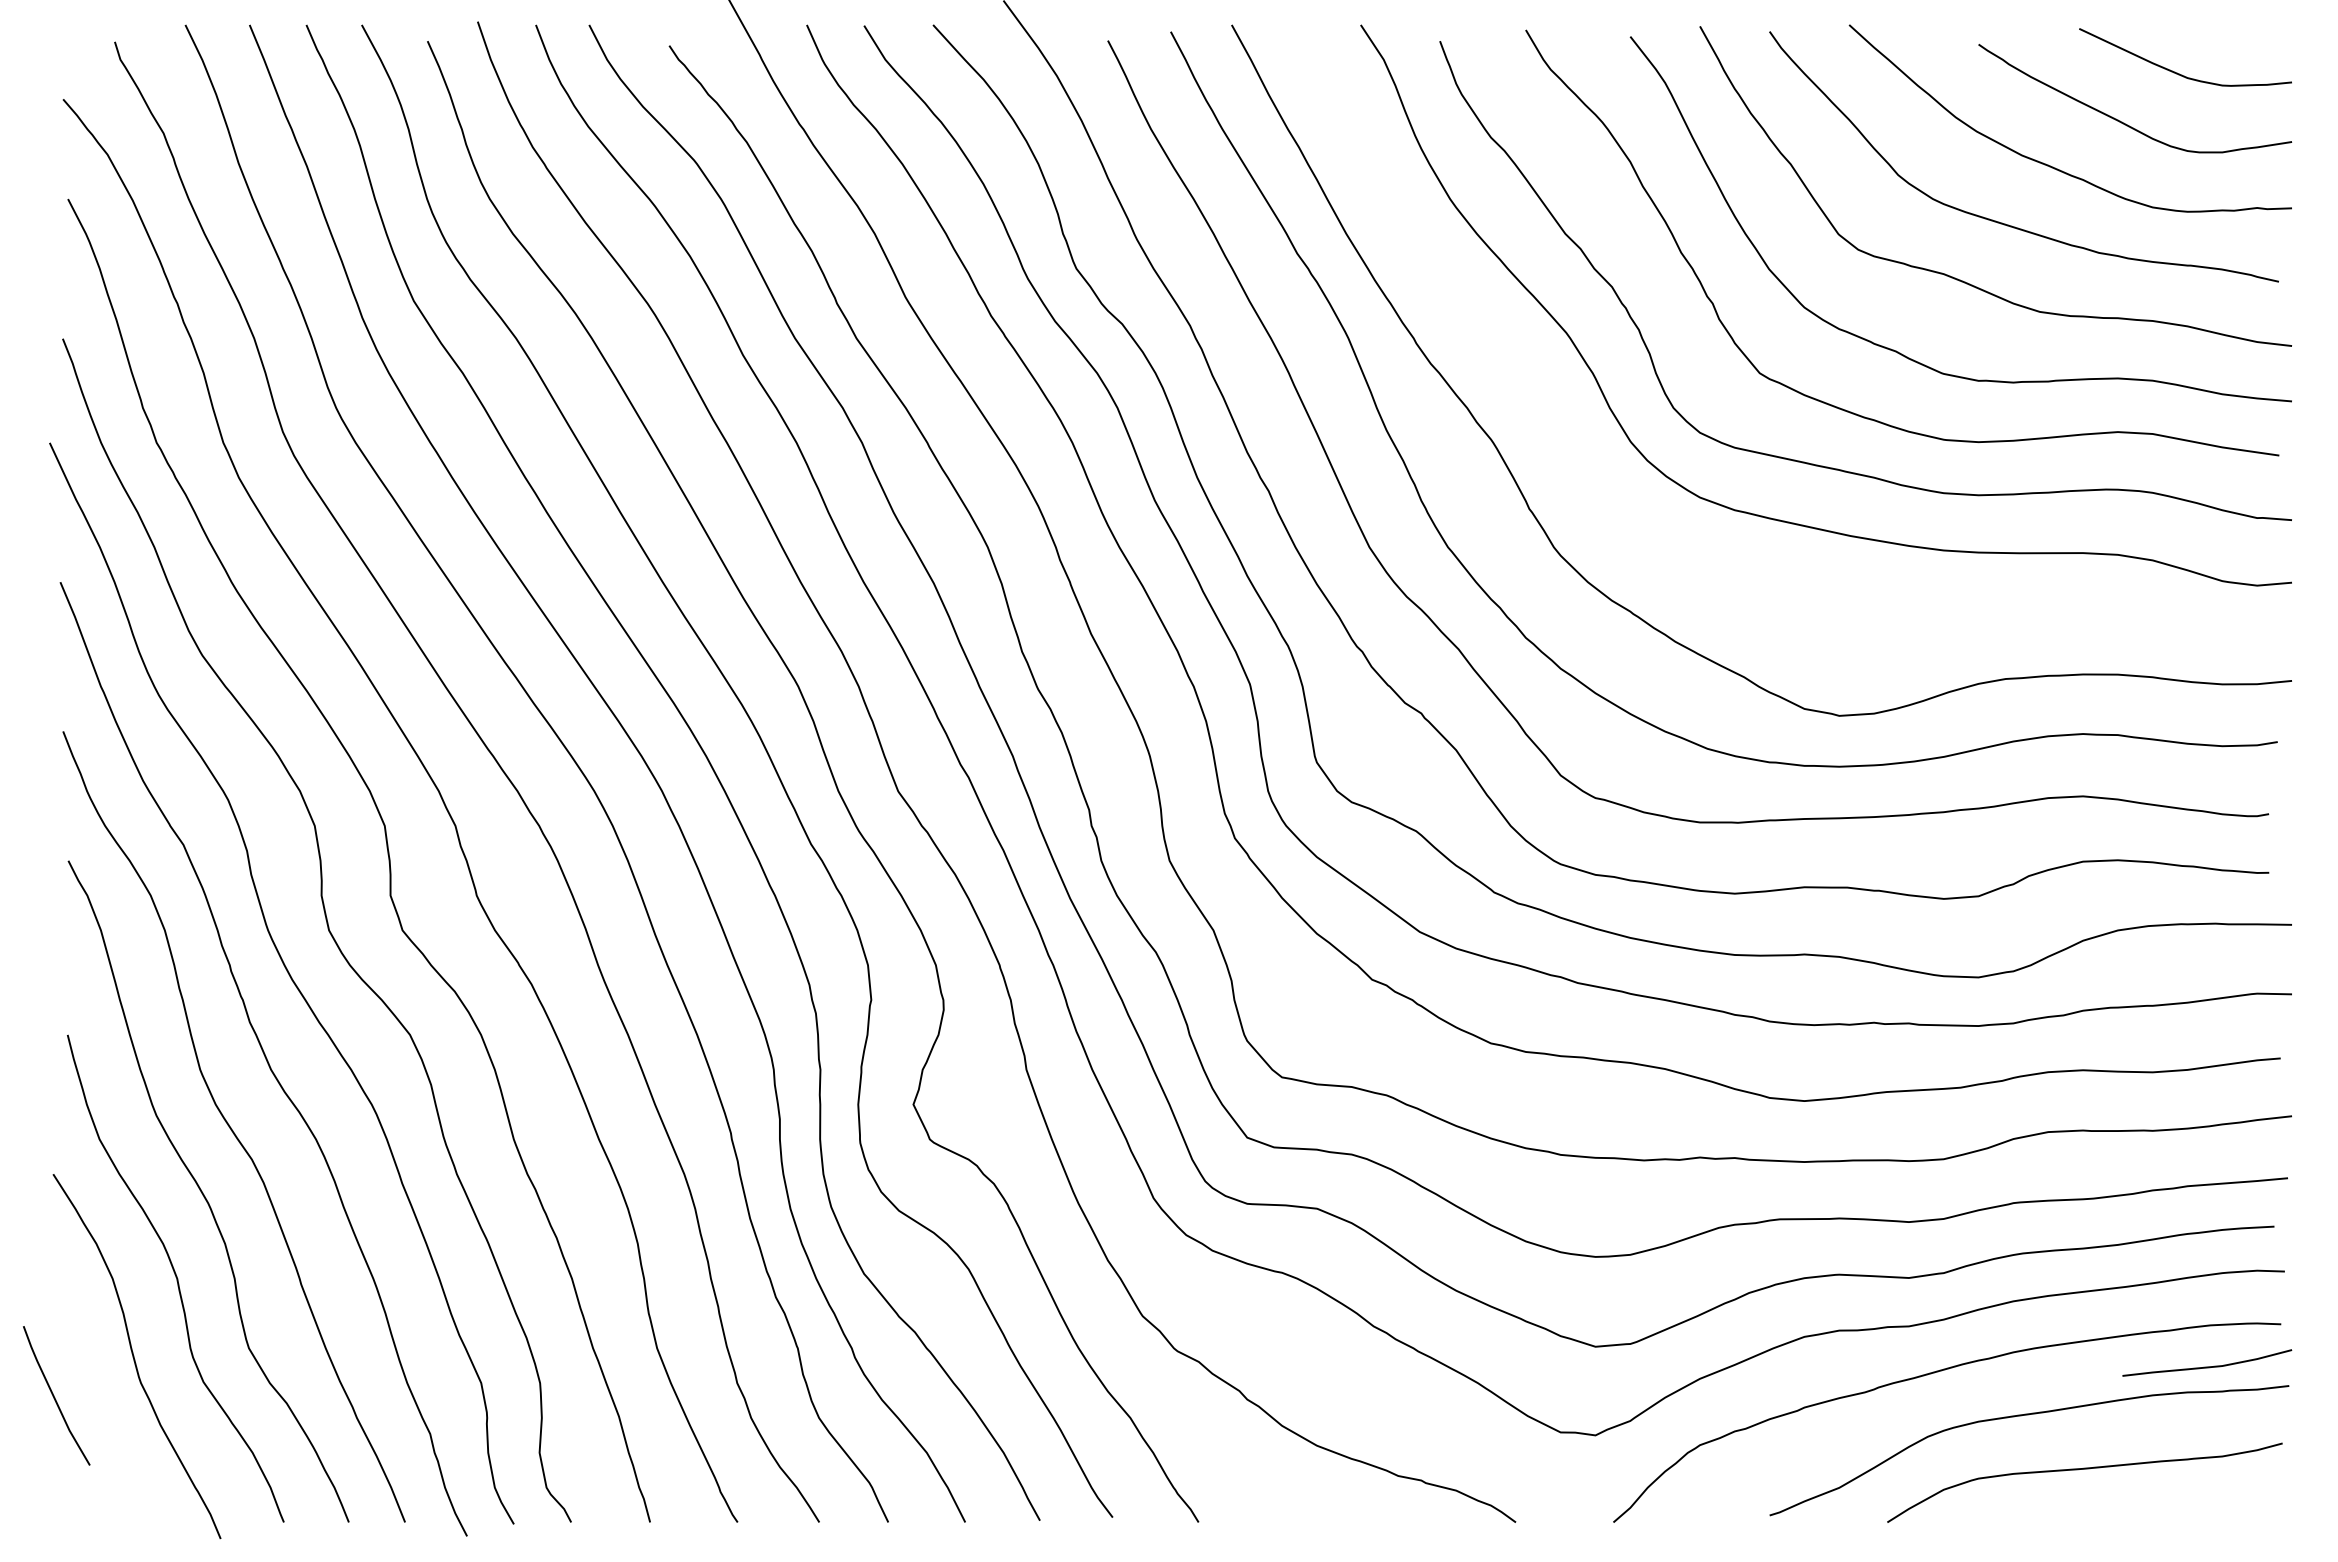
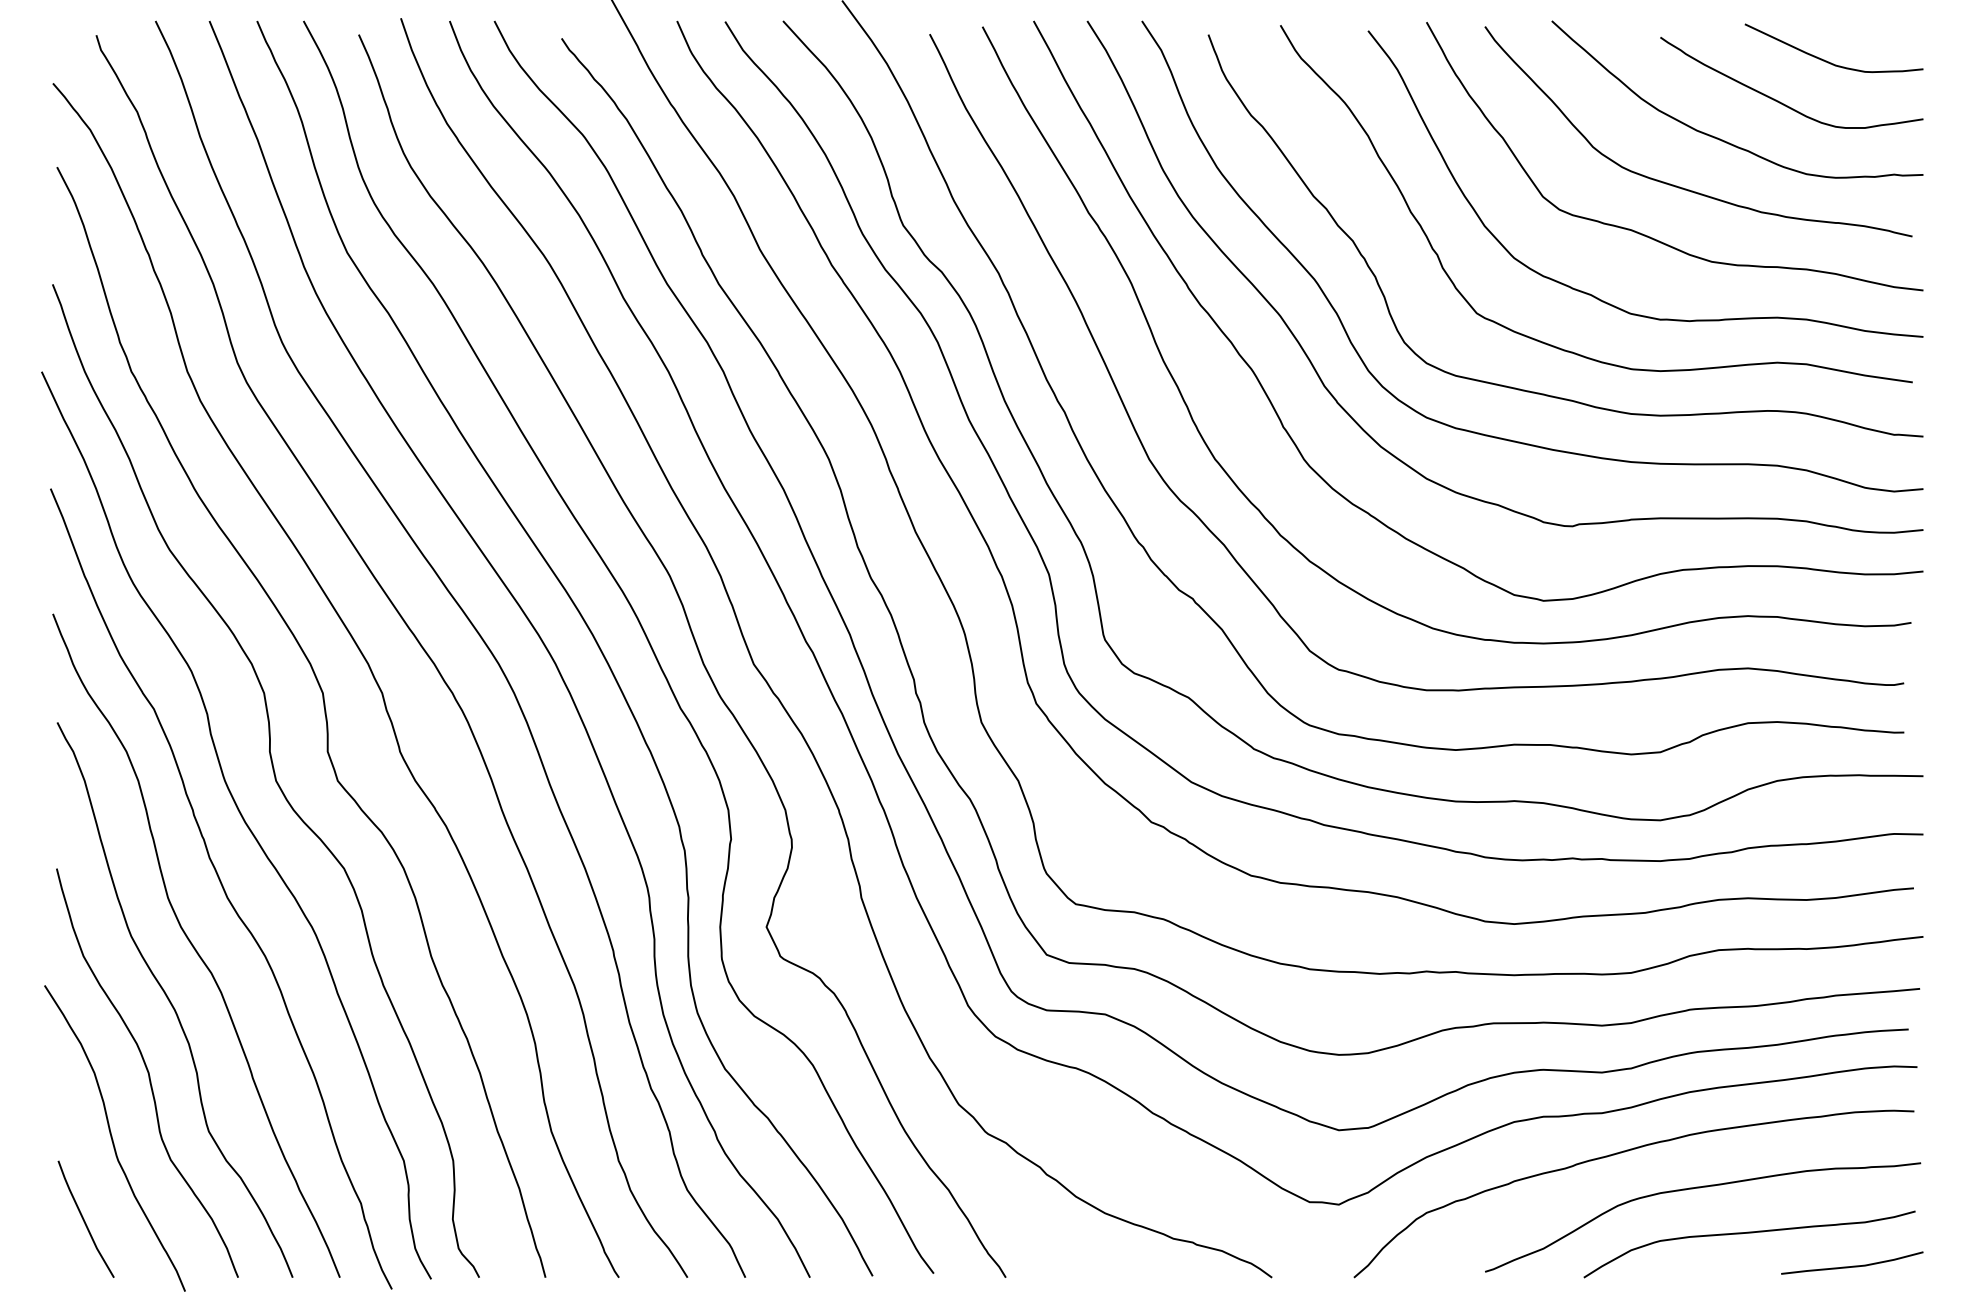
curve: (1609, 494) -> (1350, 415), added
curve: (2207, 1366) -> (1852, 1266), moved
line: (54, 1395) -> (84, 1219), moved

